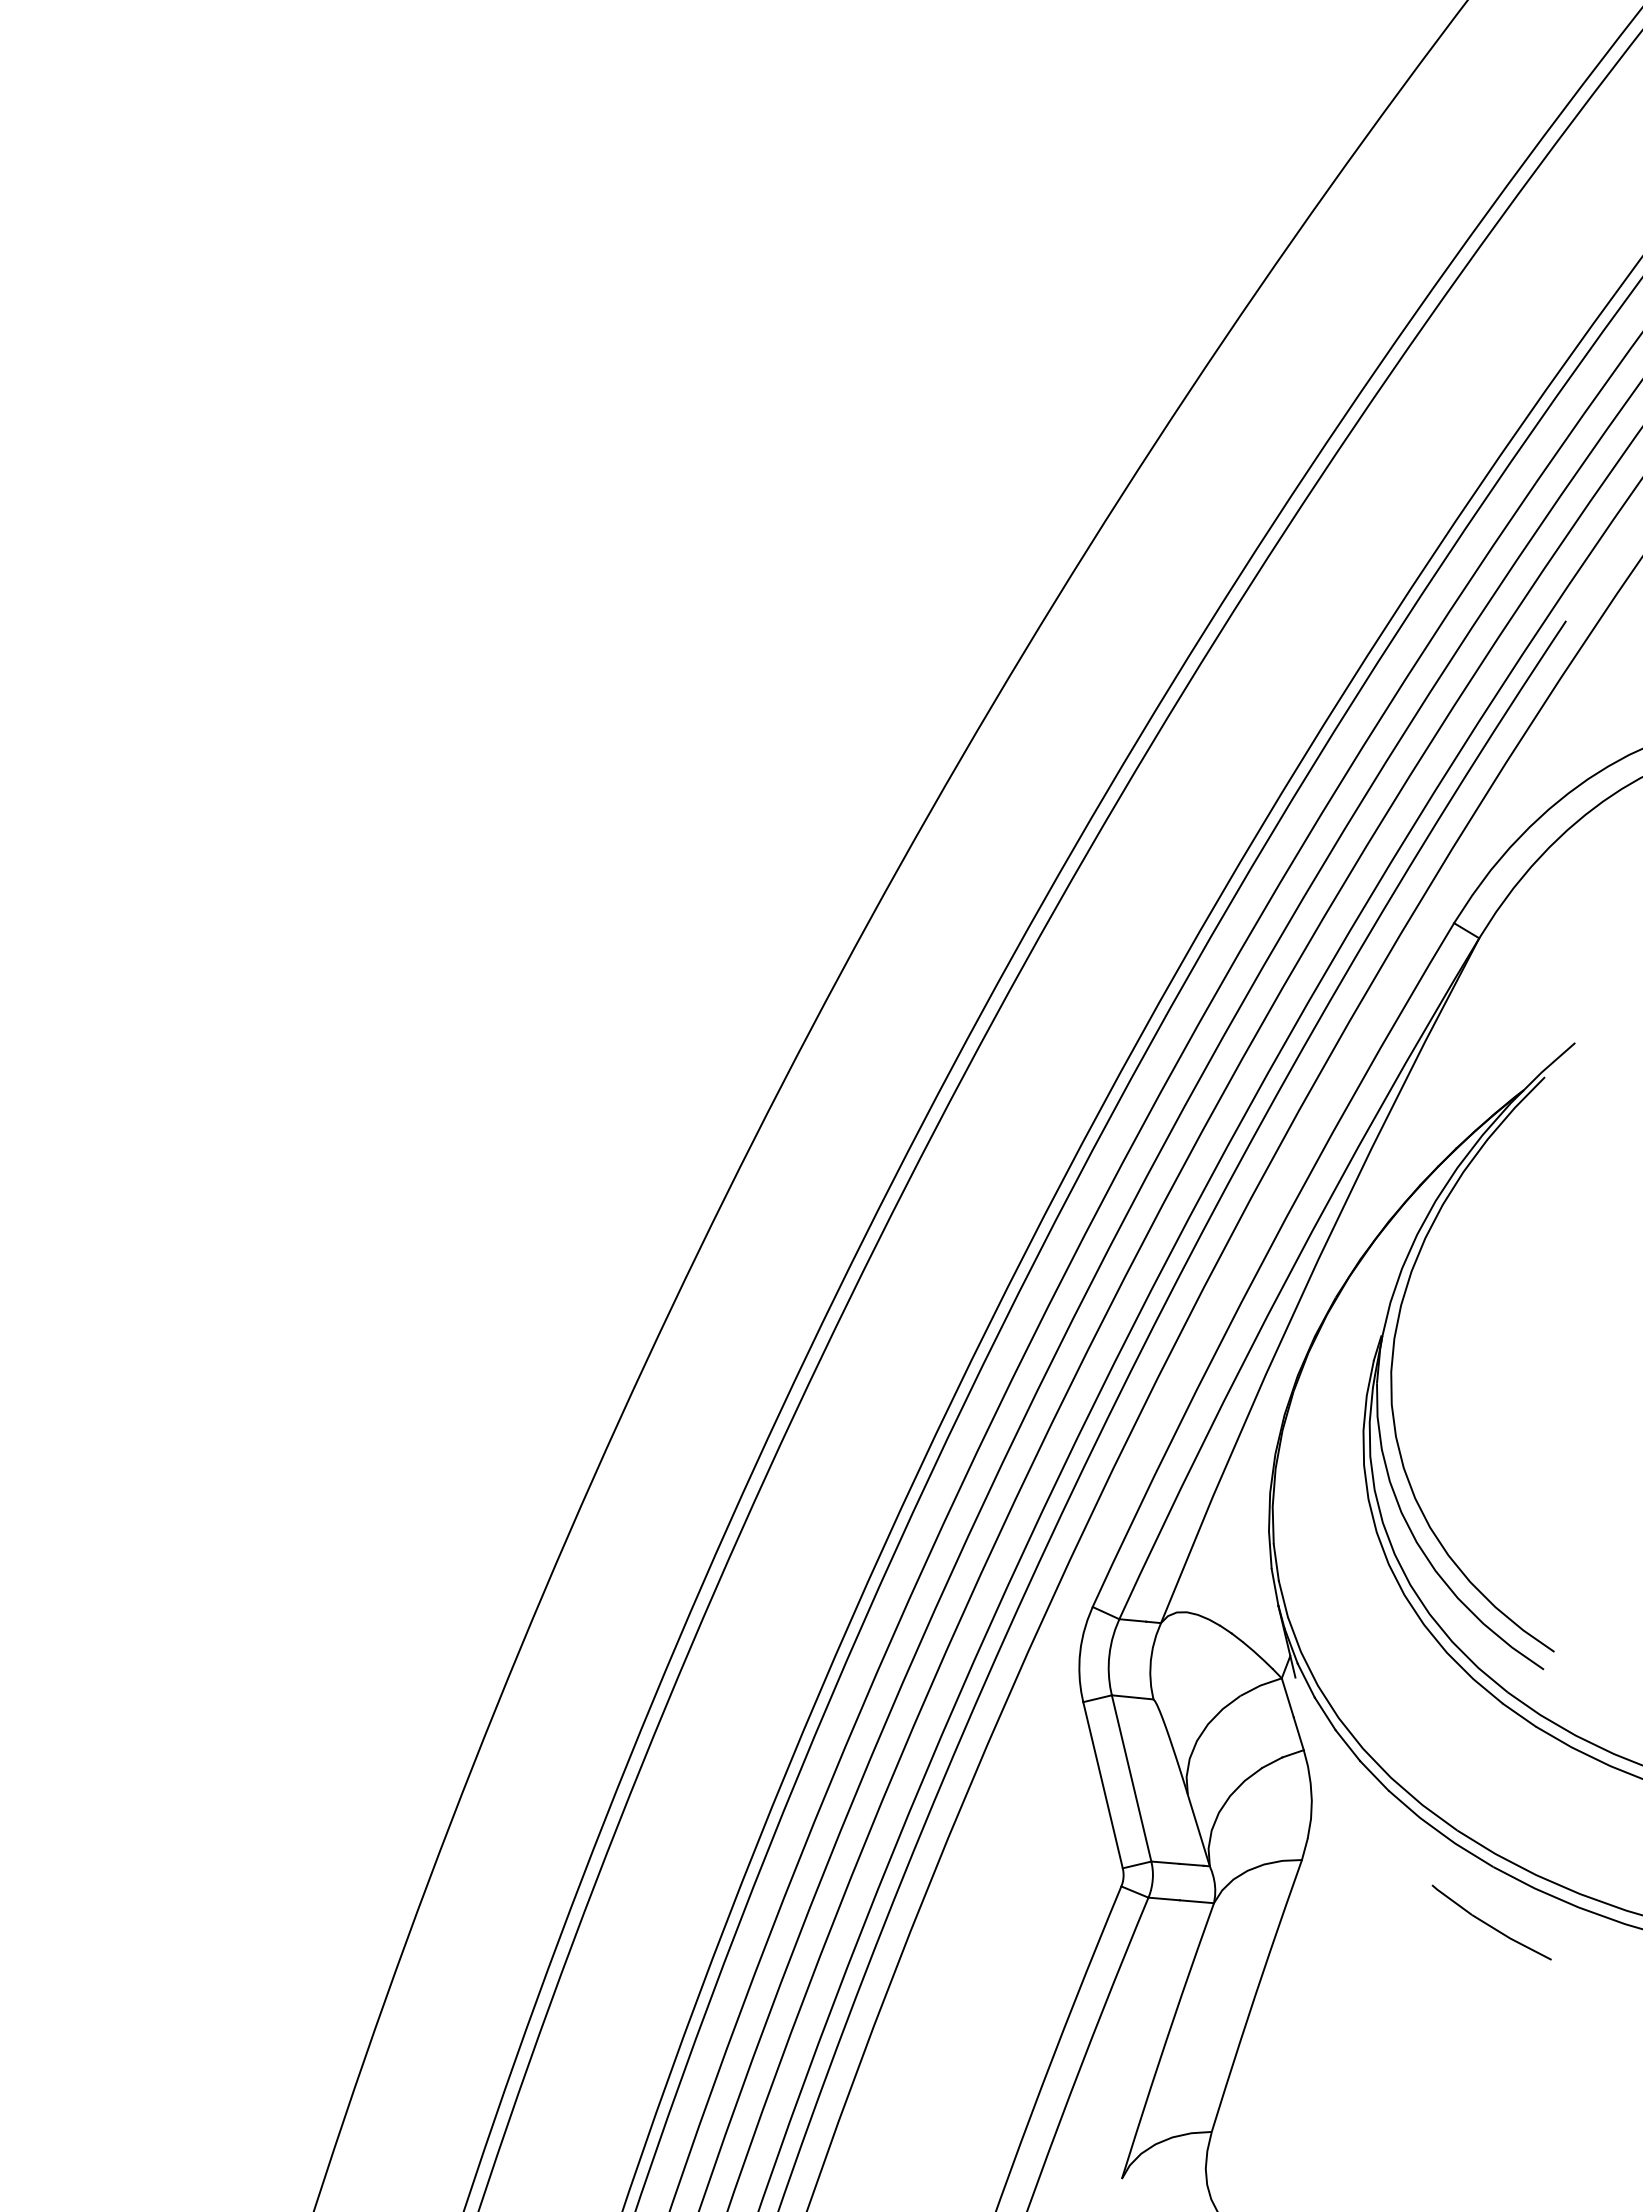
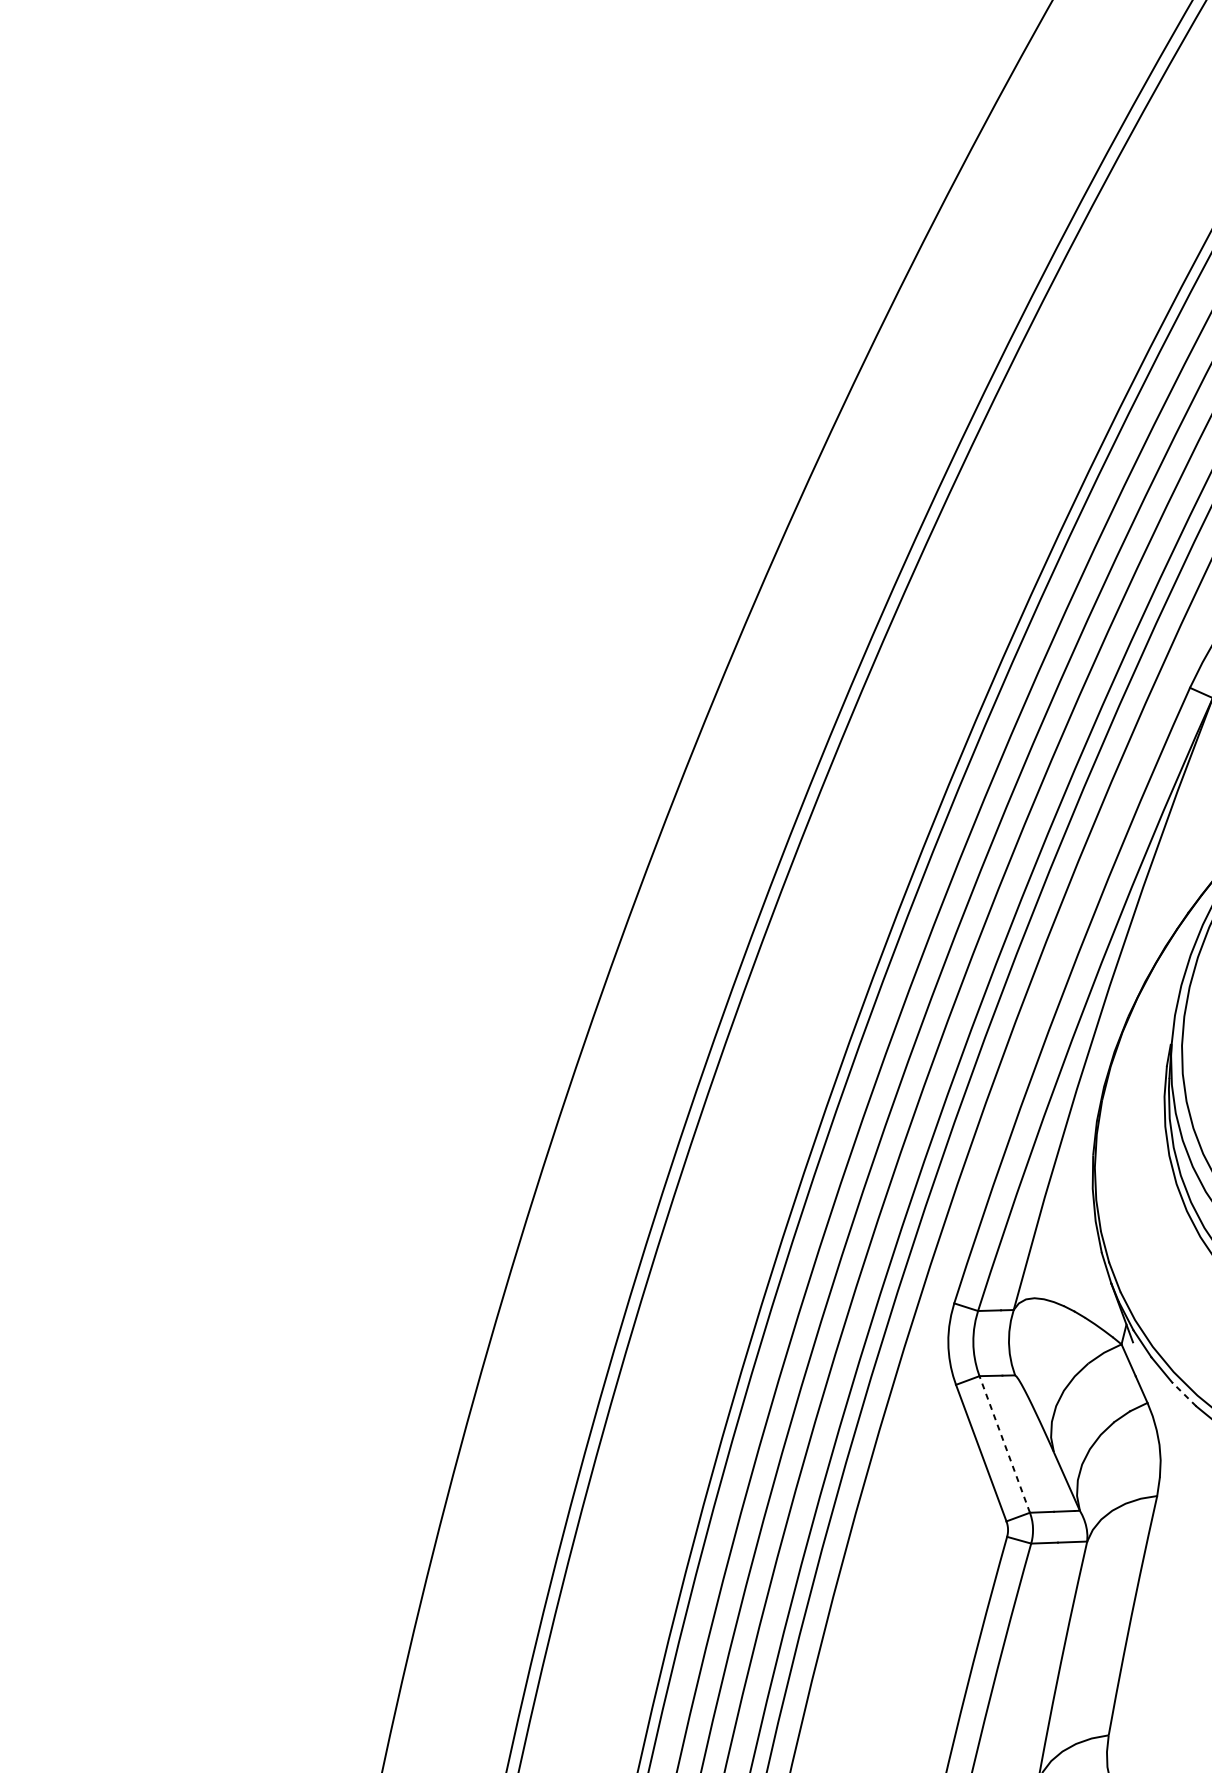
line: (1347, 1745) -> (1184, 1394), solid -> dashed
line: (1131, 1777) -> (1004, 1443), solid -> dashed

